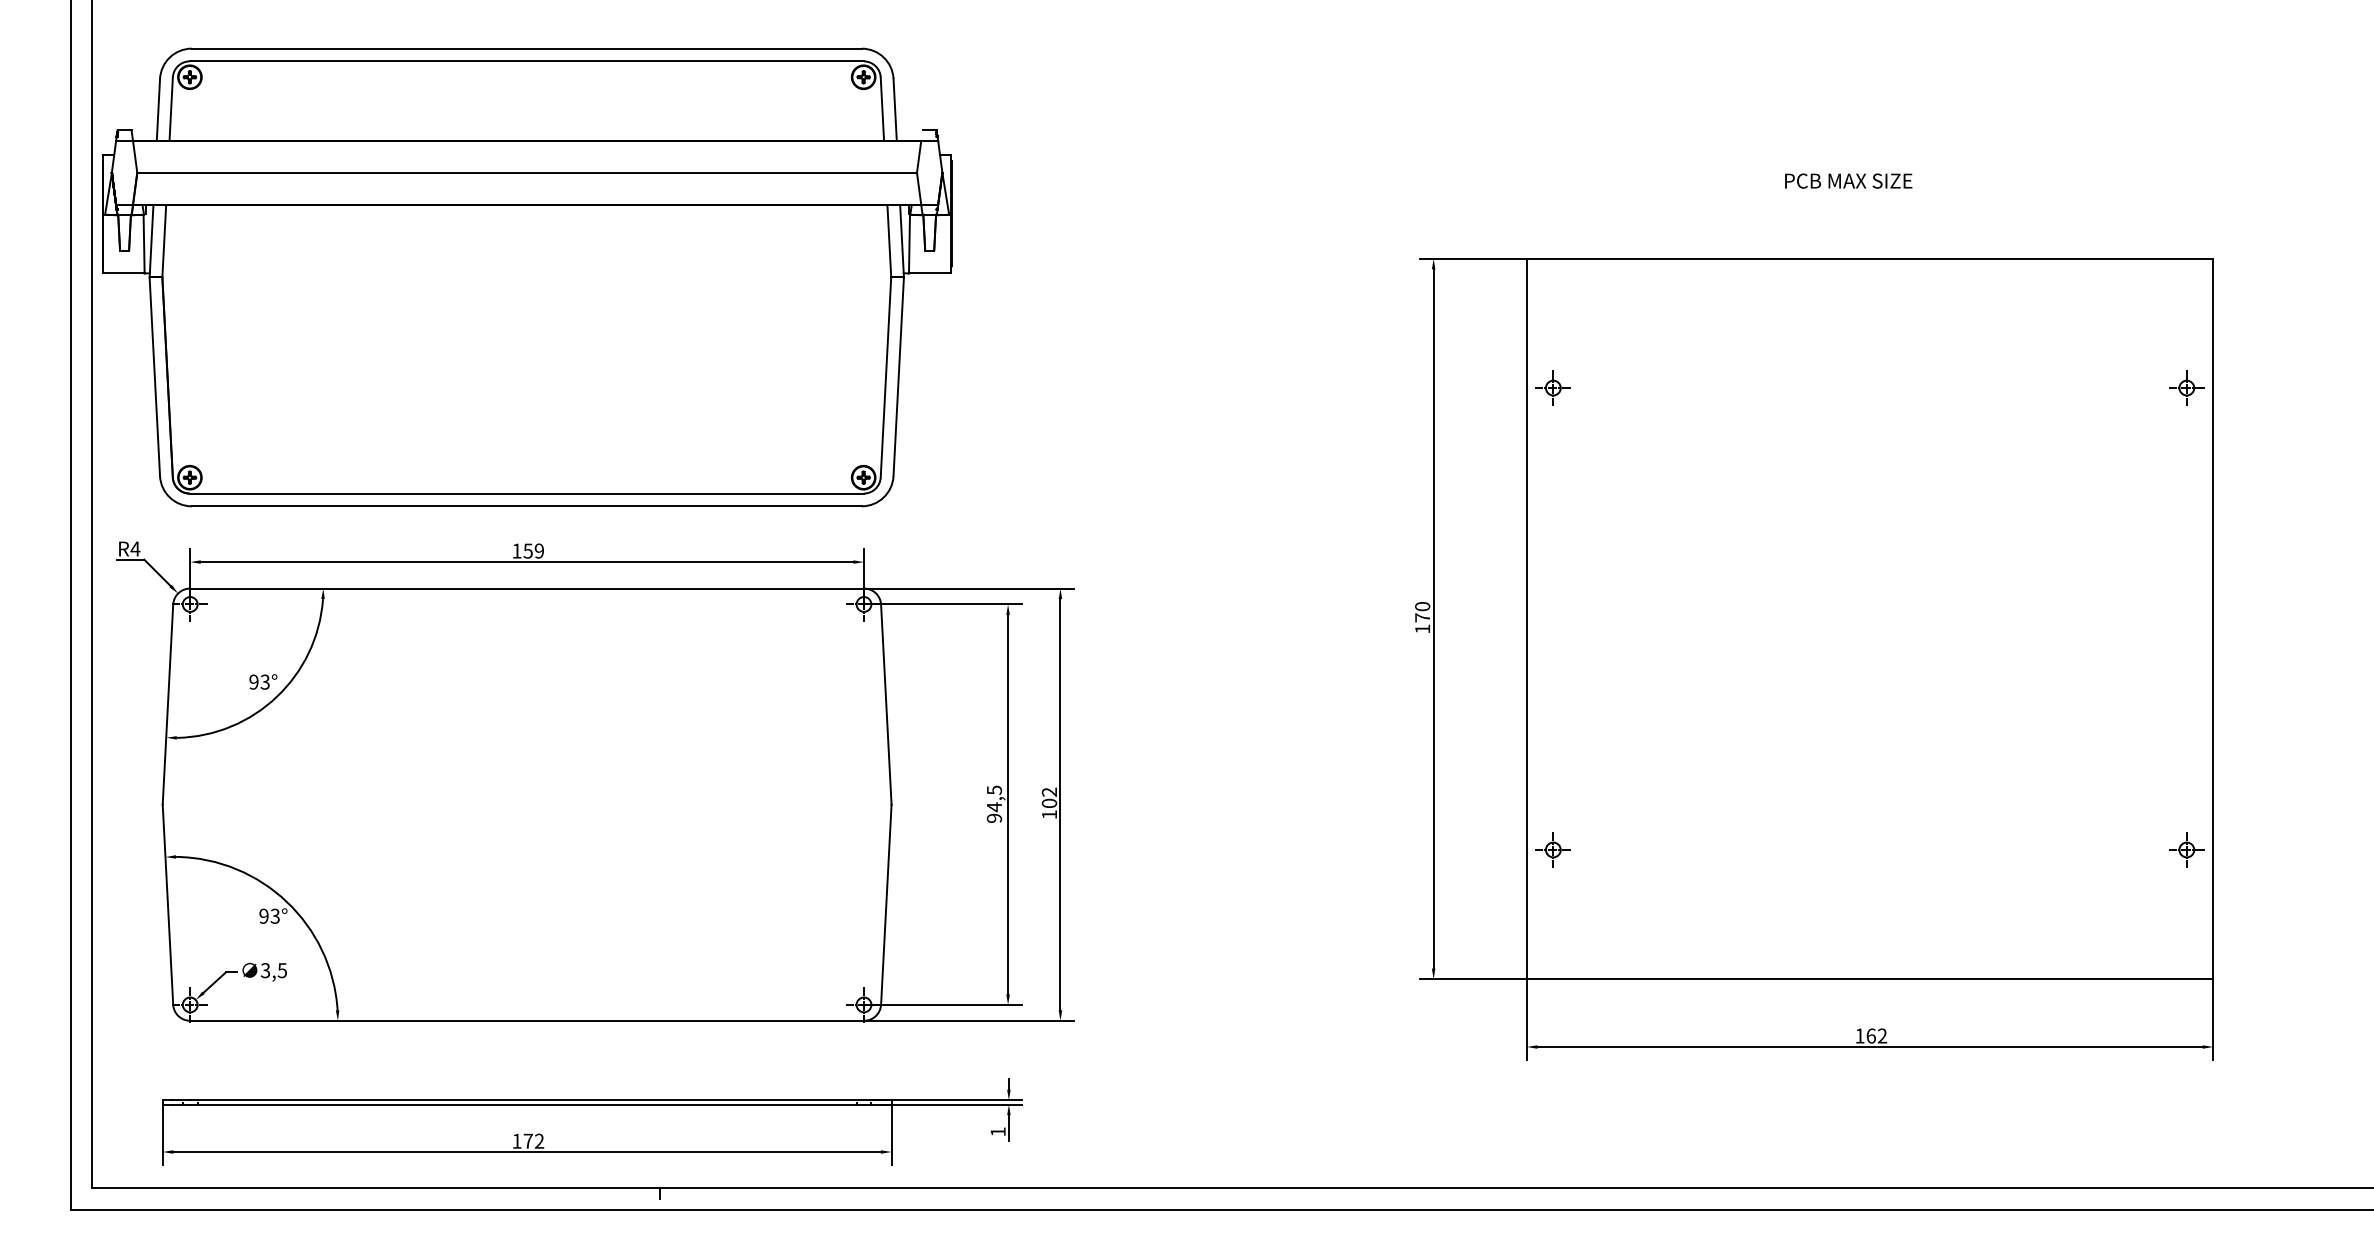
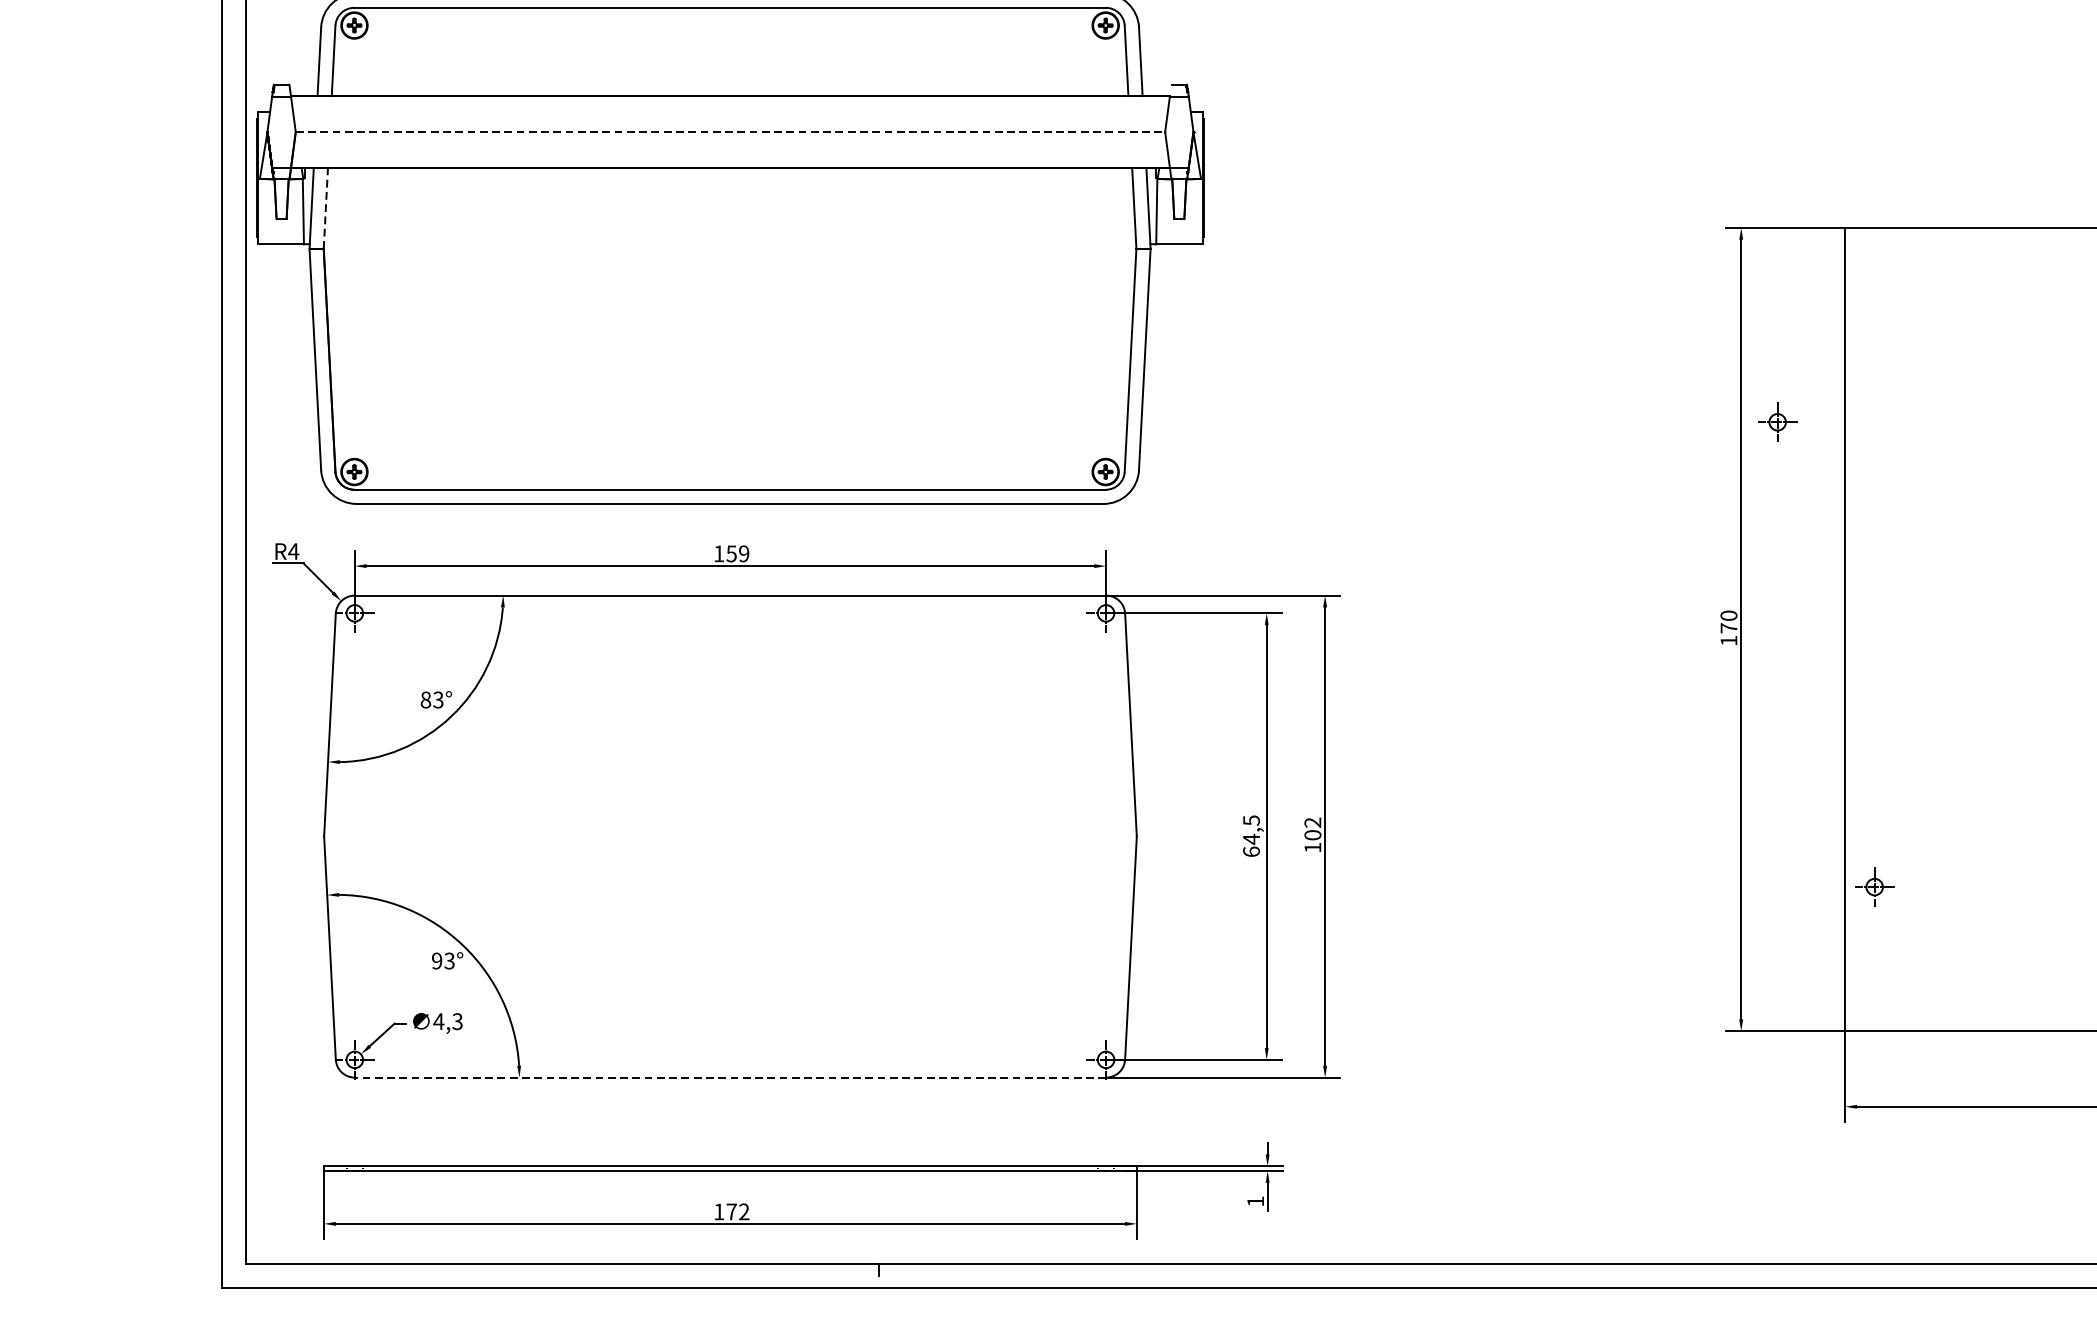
line: (527, 172) -> (730, 131), solid -> dashed
line: (164, 240) -> (326, 207), solid -> dashed
part: (1552, 387) -> (1776, 421), moved
text: (253, 681) -> (425, 699), 93° -> 83°
text: (994, 817) -> (1251, 850), 94,5 -> 64,5
text: (273, 970) -> (447, 1021), 3,5 -> 4,3
line: (526, 1020) -> (729, 1077), solid -> dashed

